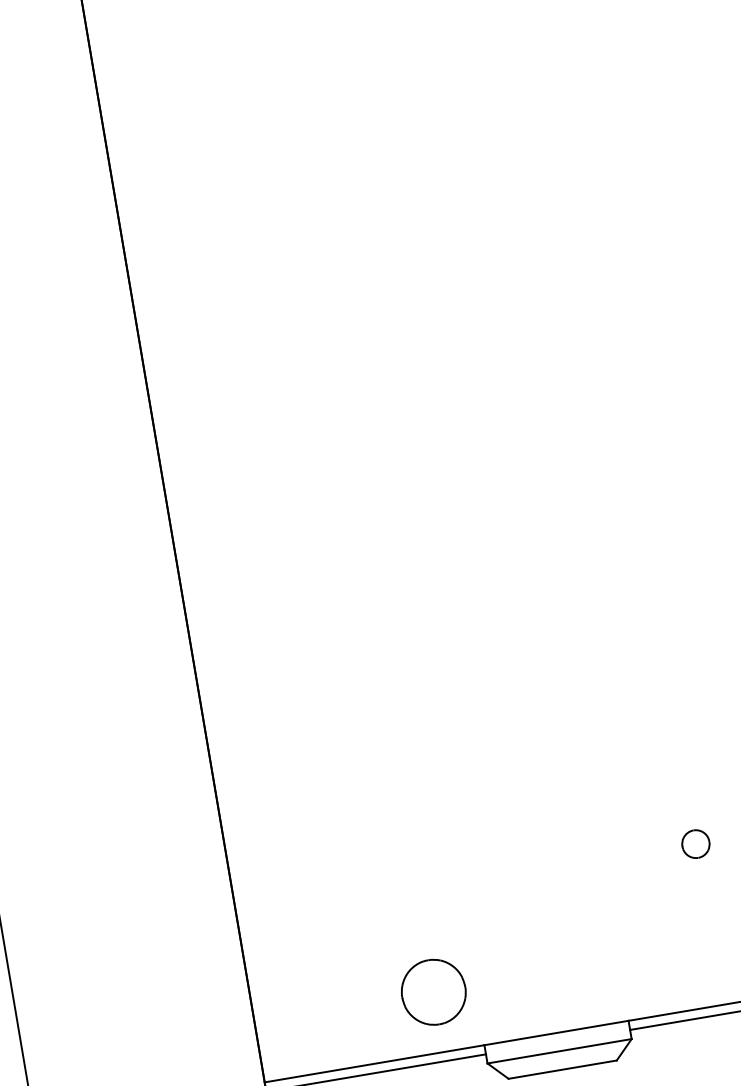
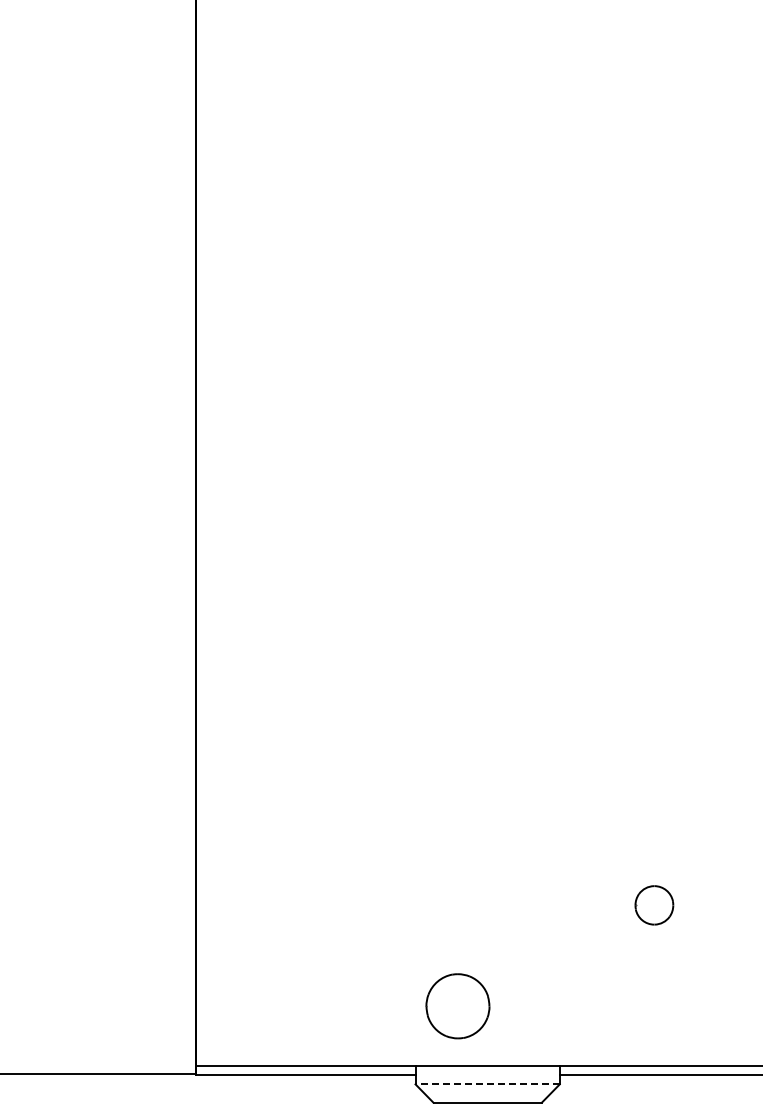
part: (695, 843) -> (654, 904), size x1.4
part: (433, 992) -> (457, 1006), moved
line: (559, 1051) -> (487, 1084), solid -> dashed

